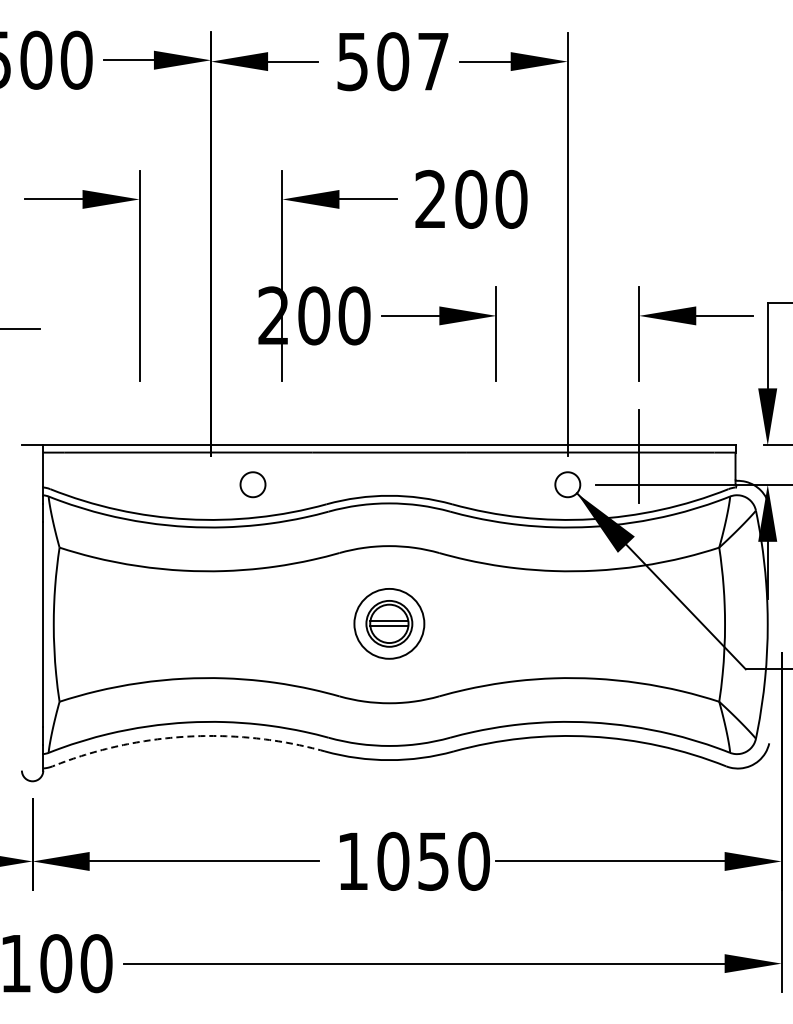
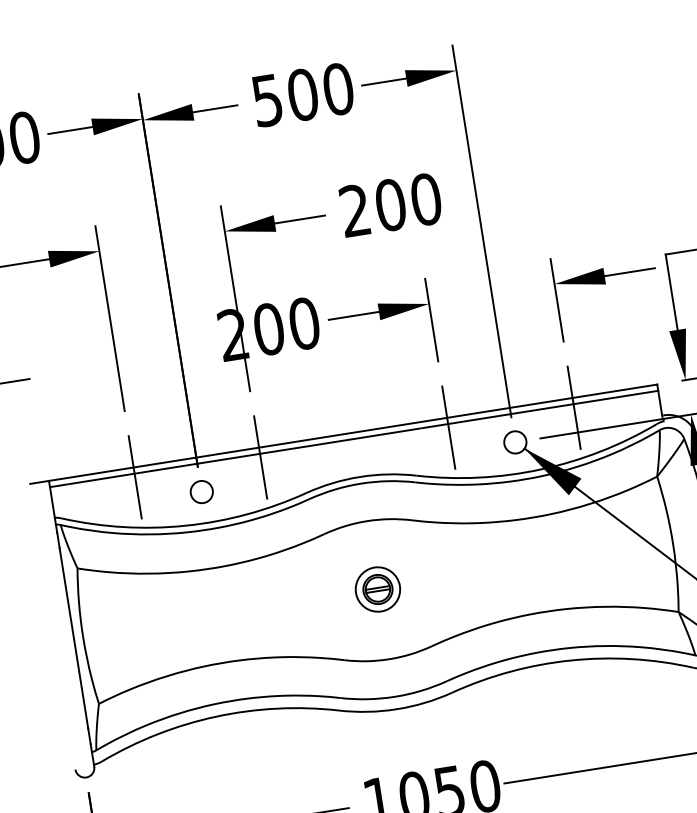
text: (433, 61) -> (338, 89), 507 -> 500
line: (139, 456) -> (135, 477), added
line: (282, 456) -> (260, 457), added
line: (496, 456) -> (448, 427), added
part: (252, 484) -> (201, 491), moved
part: (389, 623) -> (377, 589), size x0.71
arc: (187, 736) -> (216, 716), dashed -> solid

